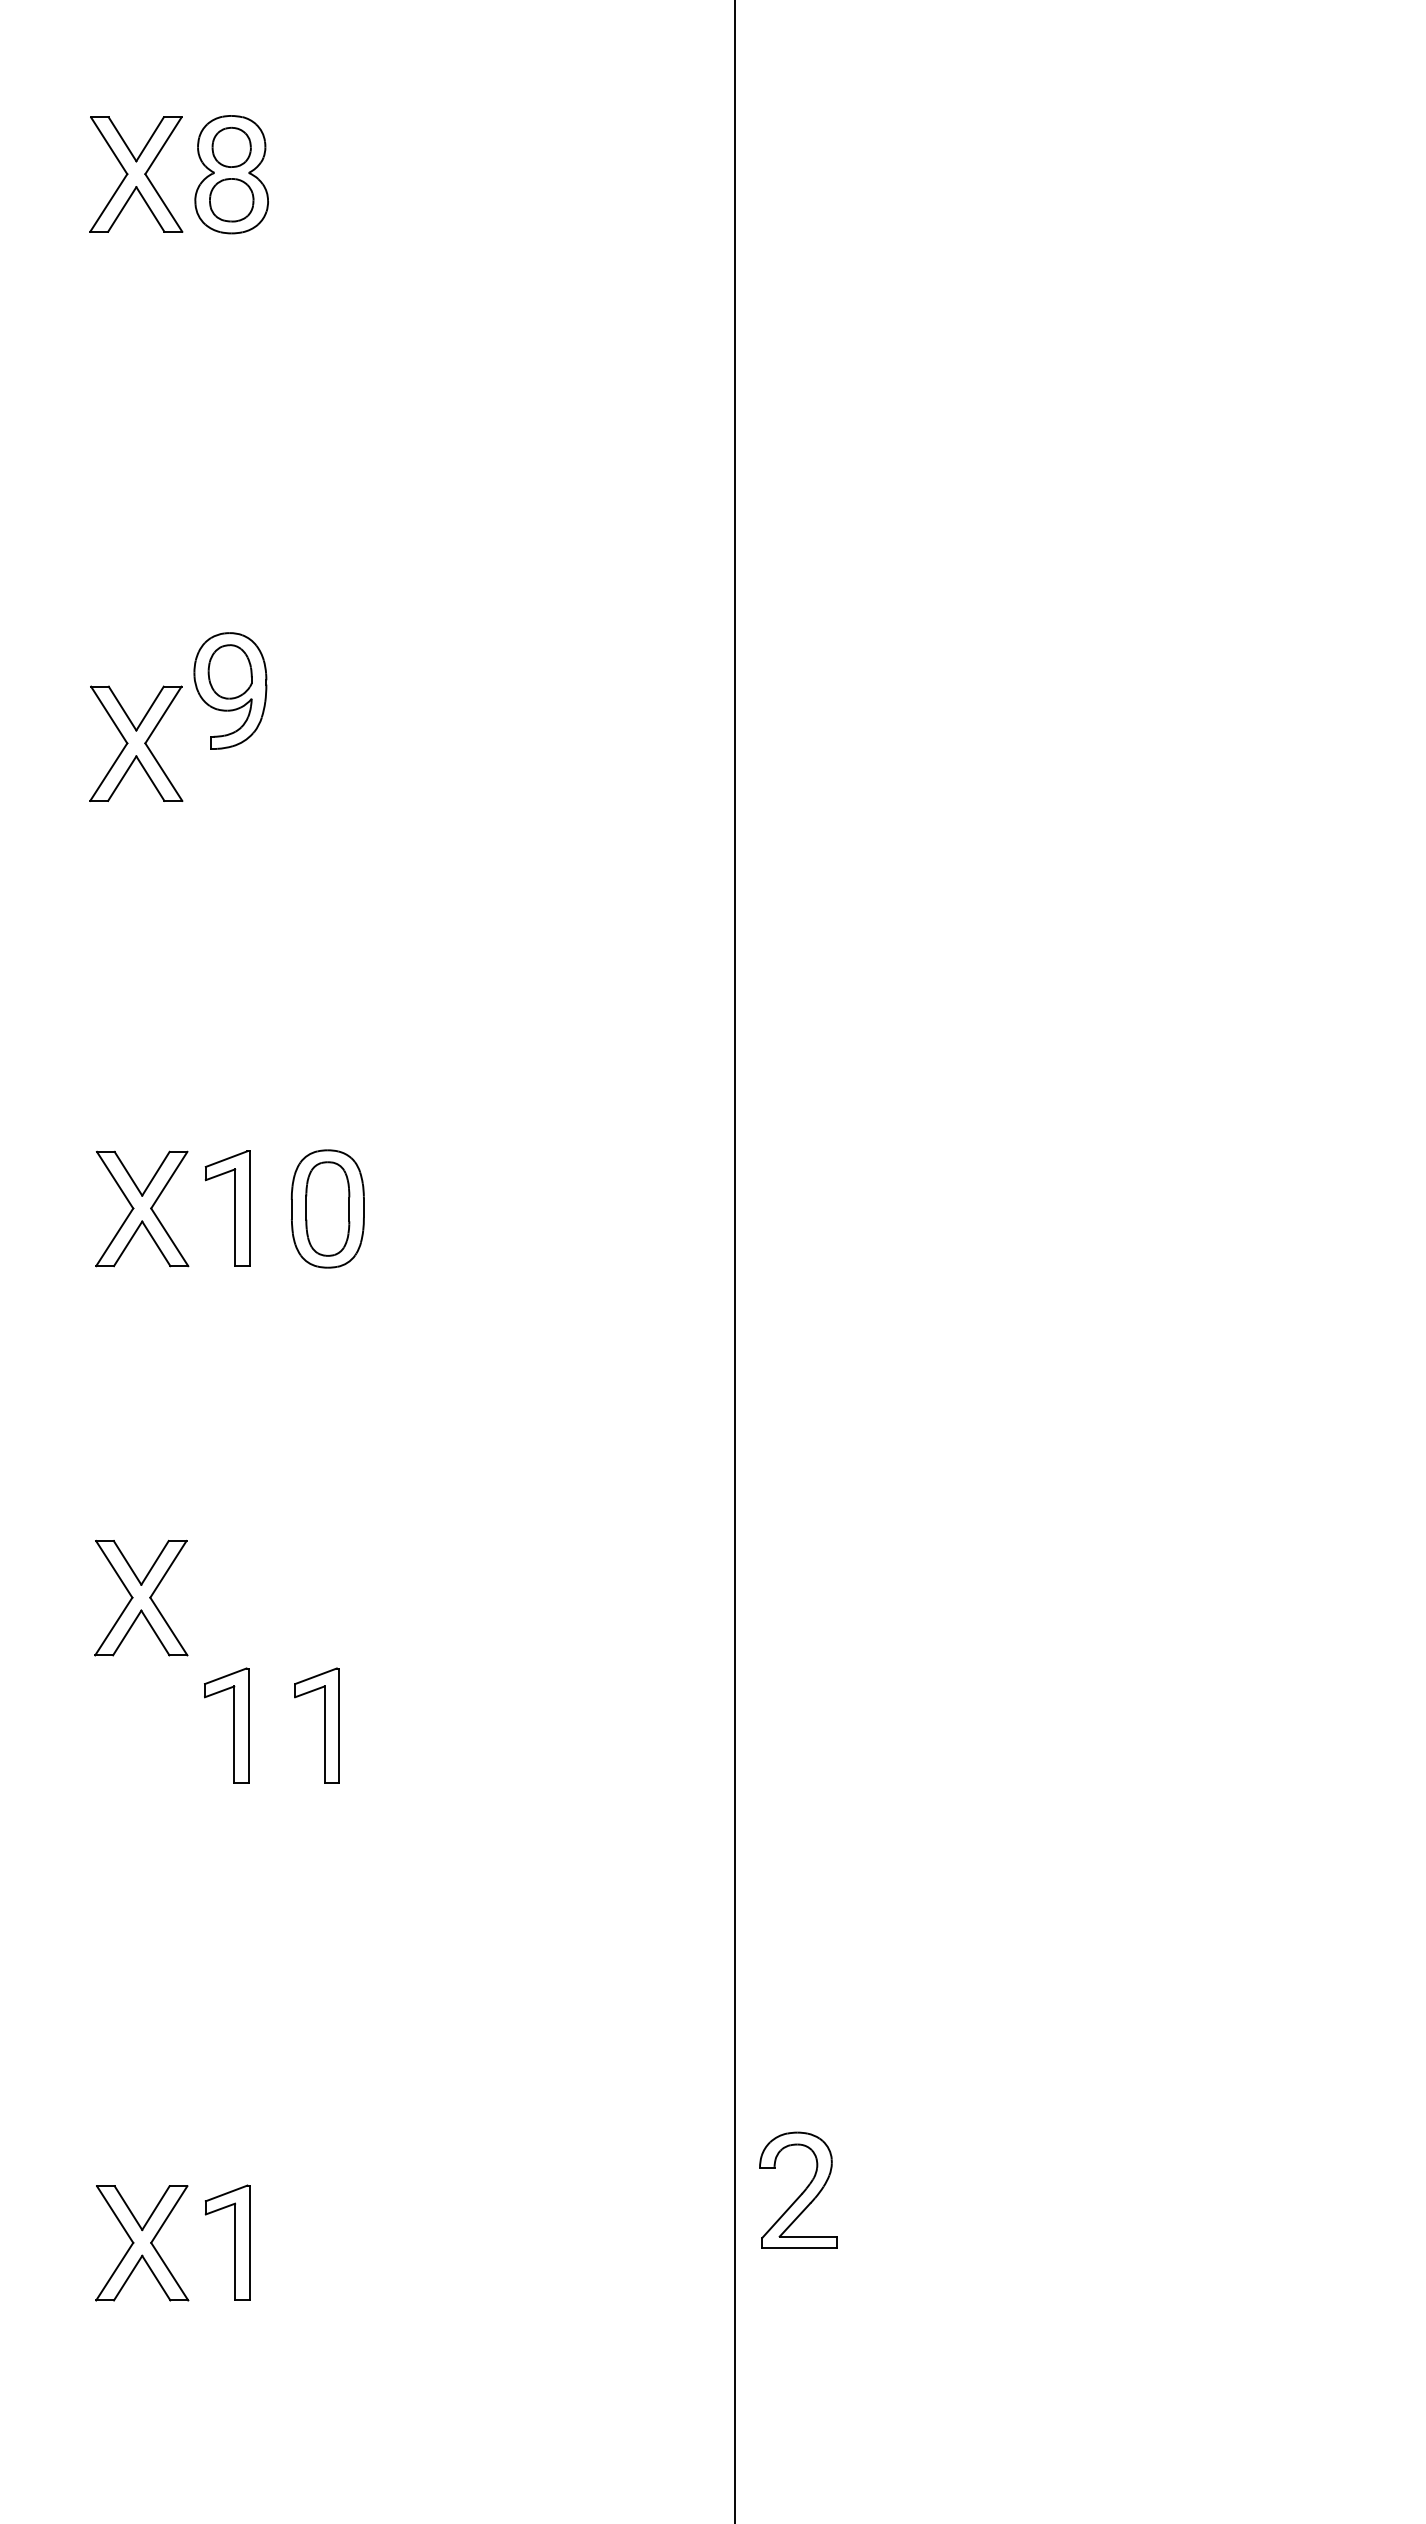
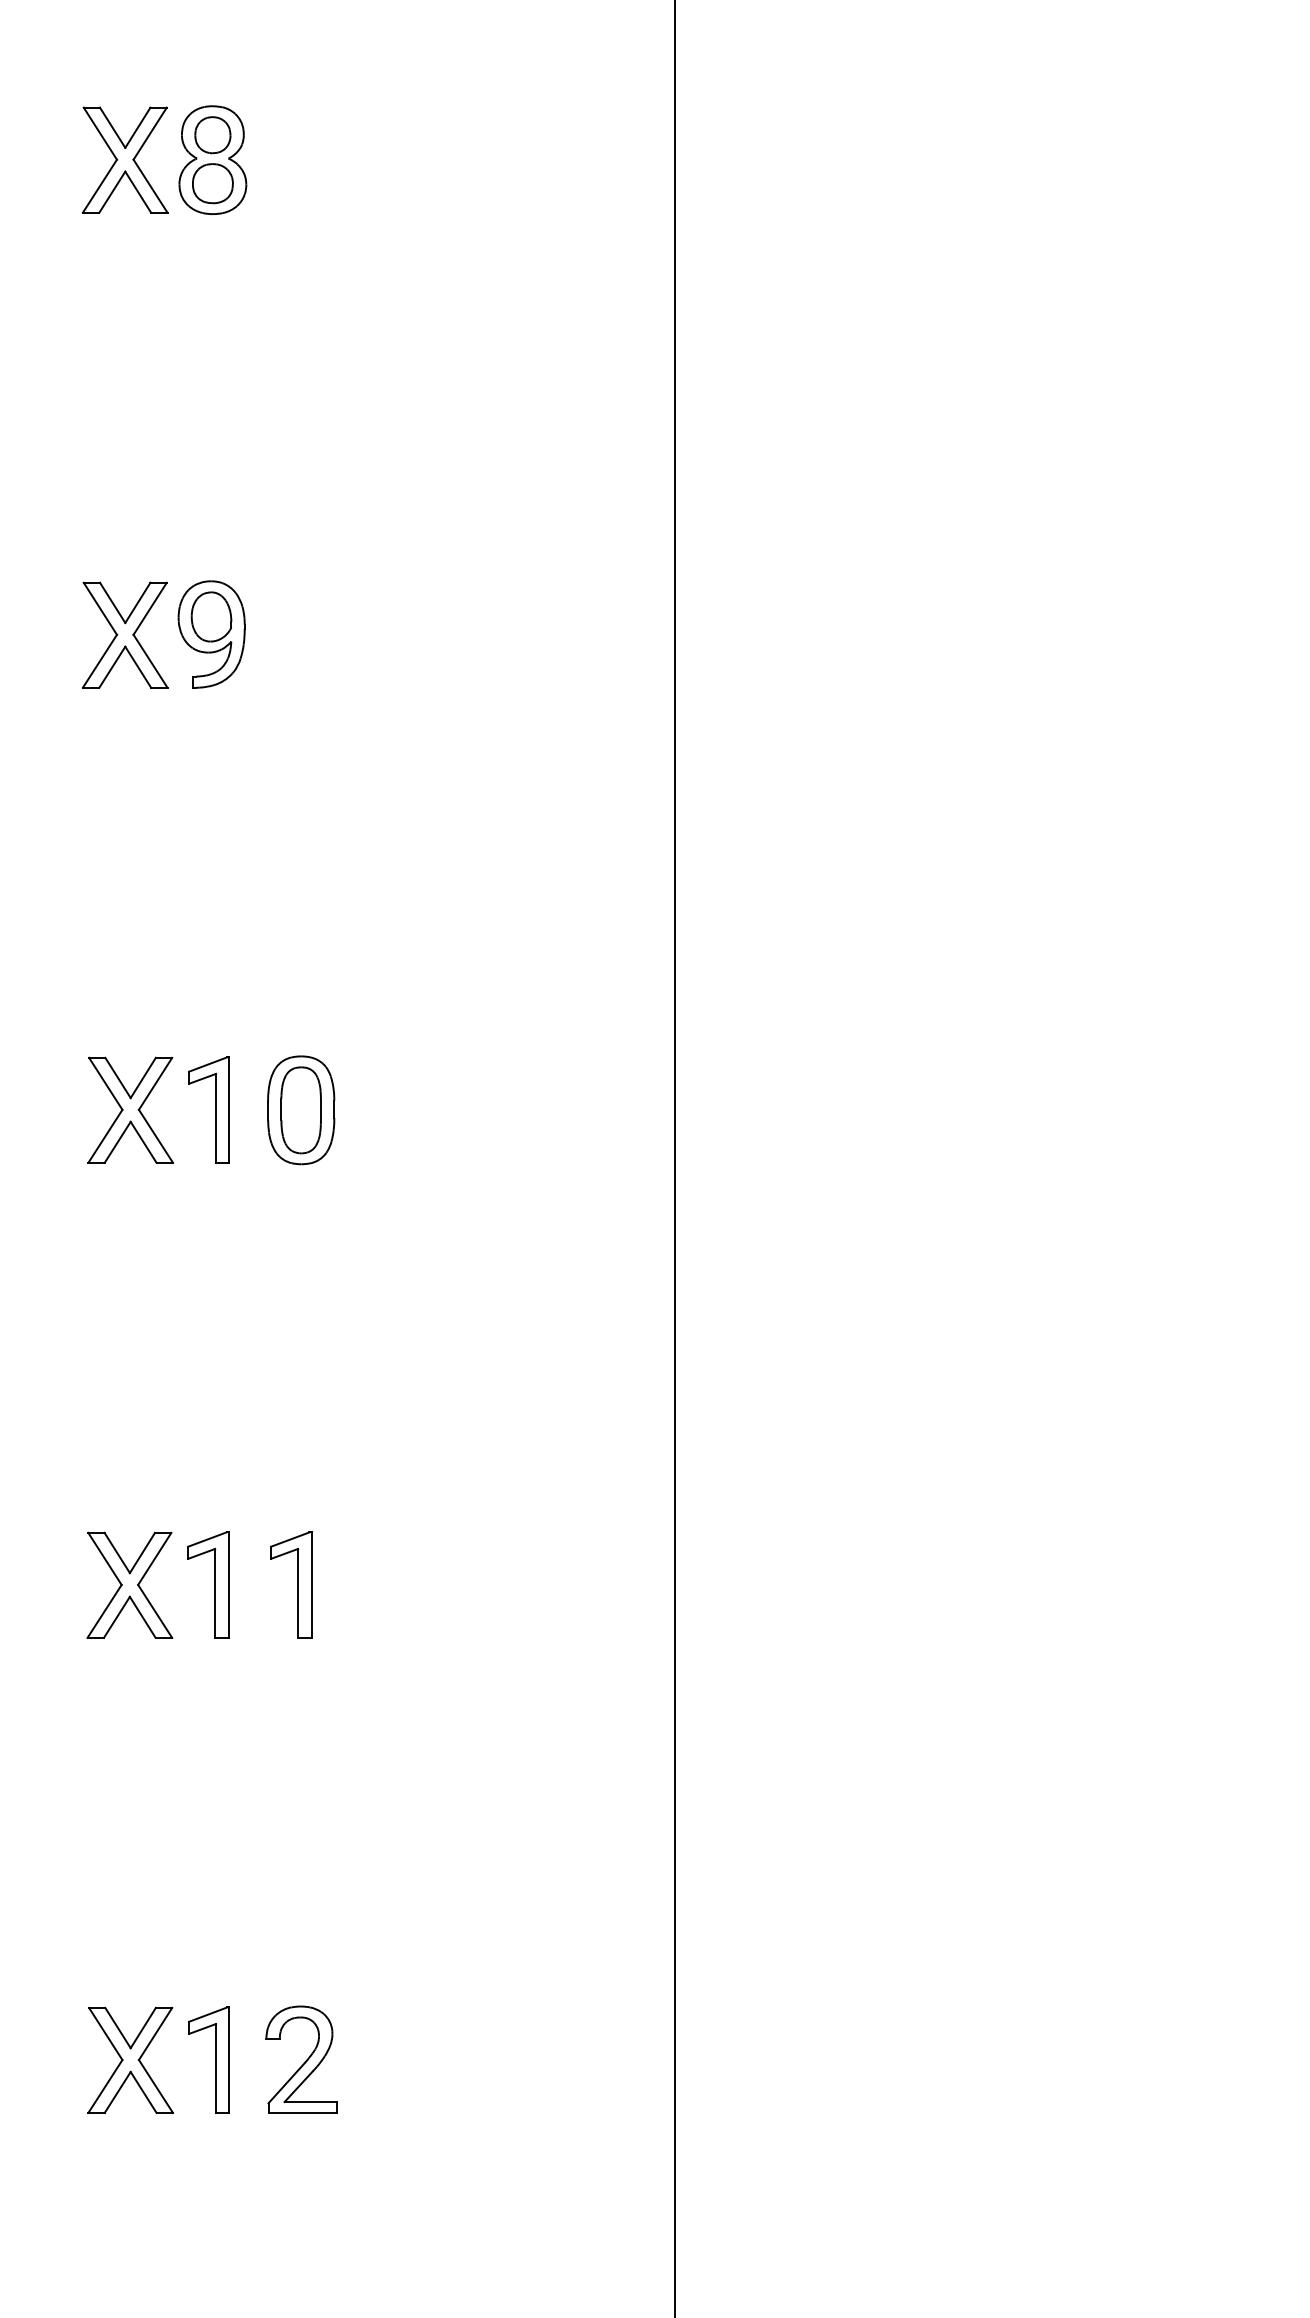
part: (136, 743) -> (125, 634), moved
part: (141, 1597) -> (130, 1584), moved
part: (798, 2189) -> (301, 2058), moved

